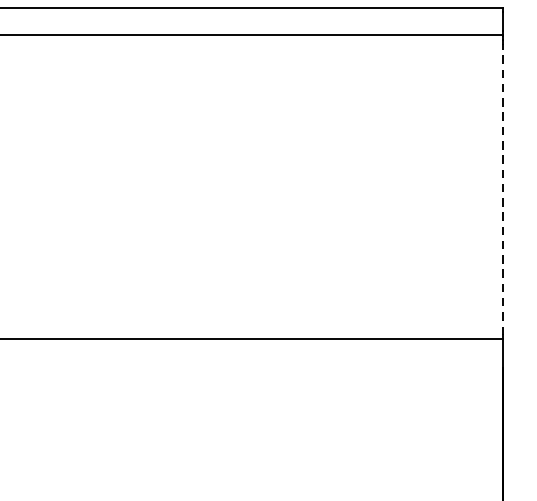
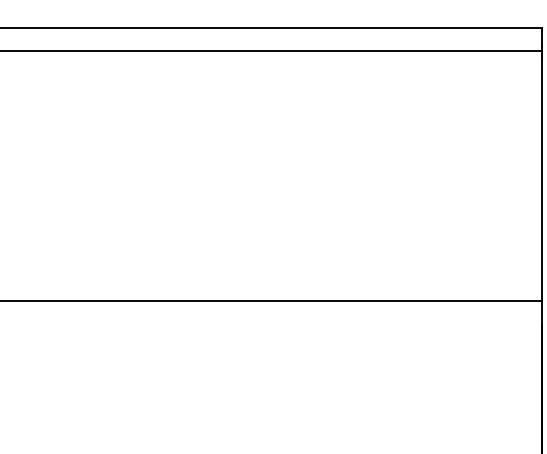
line: (503, 189) -> (542, 177), dashed -> solid

